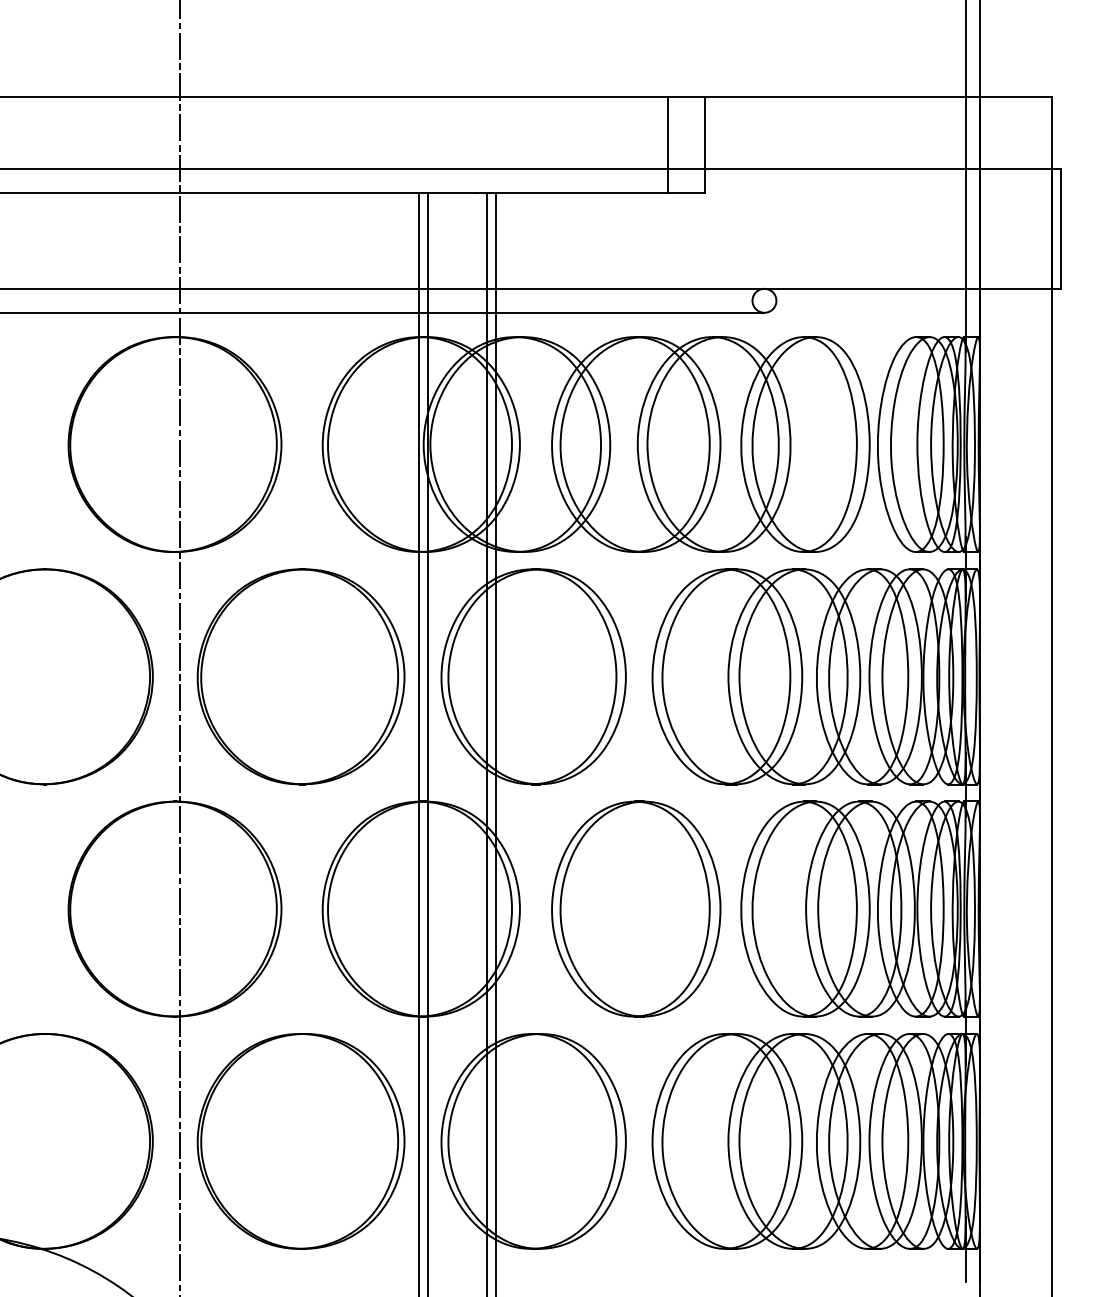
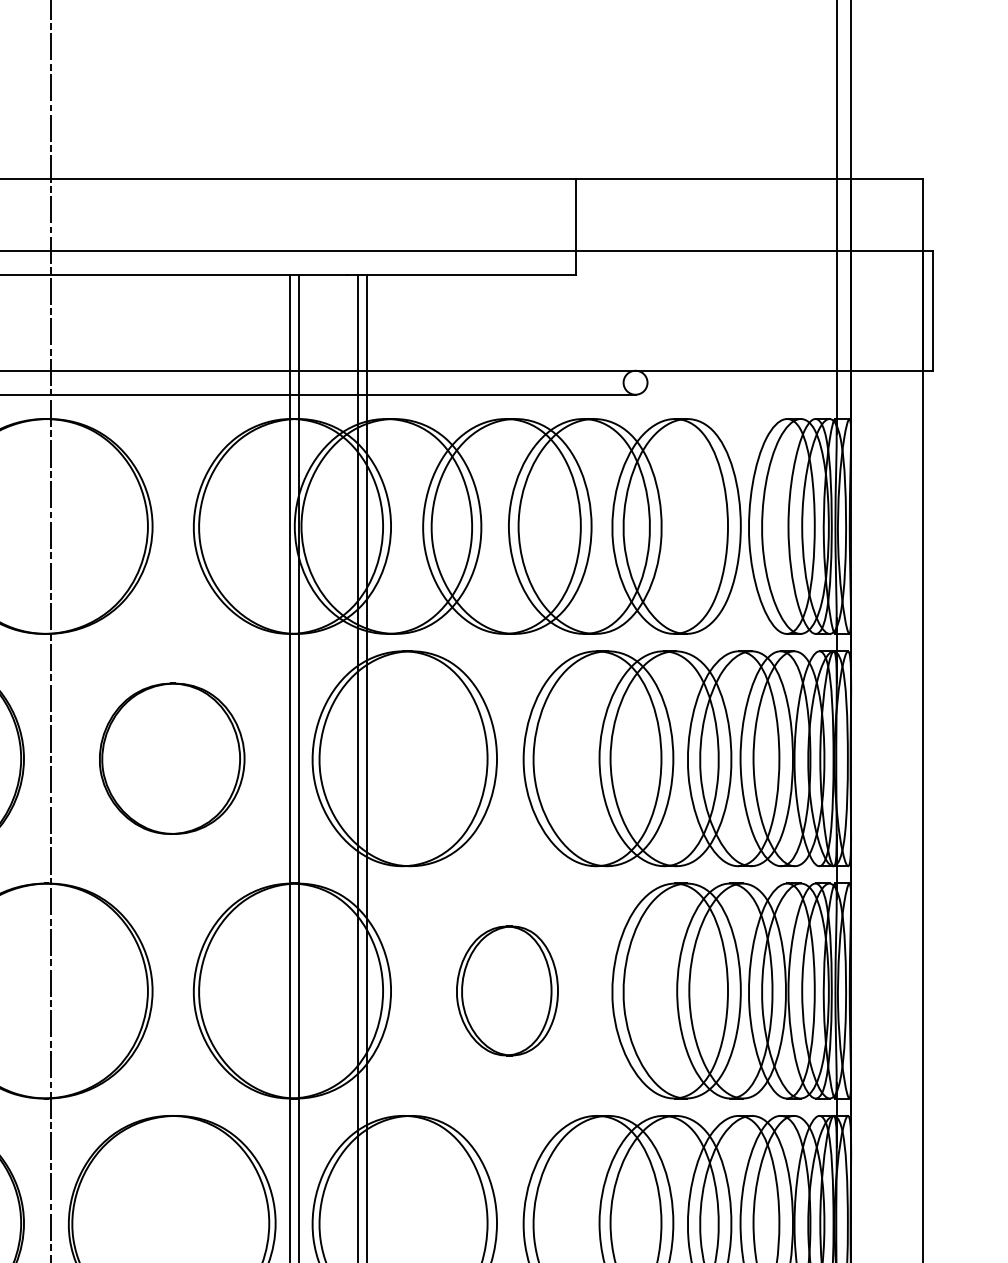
line: (667, 145) -> (538, 227), removed
part: (300, 676) -> (171, 758), size x0.7
part: (636, 908) -> (507, 990), size x0.6

